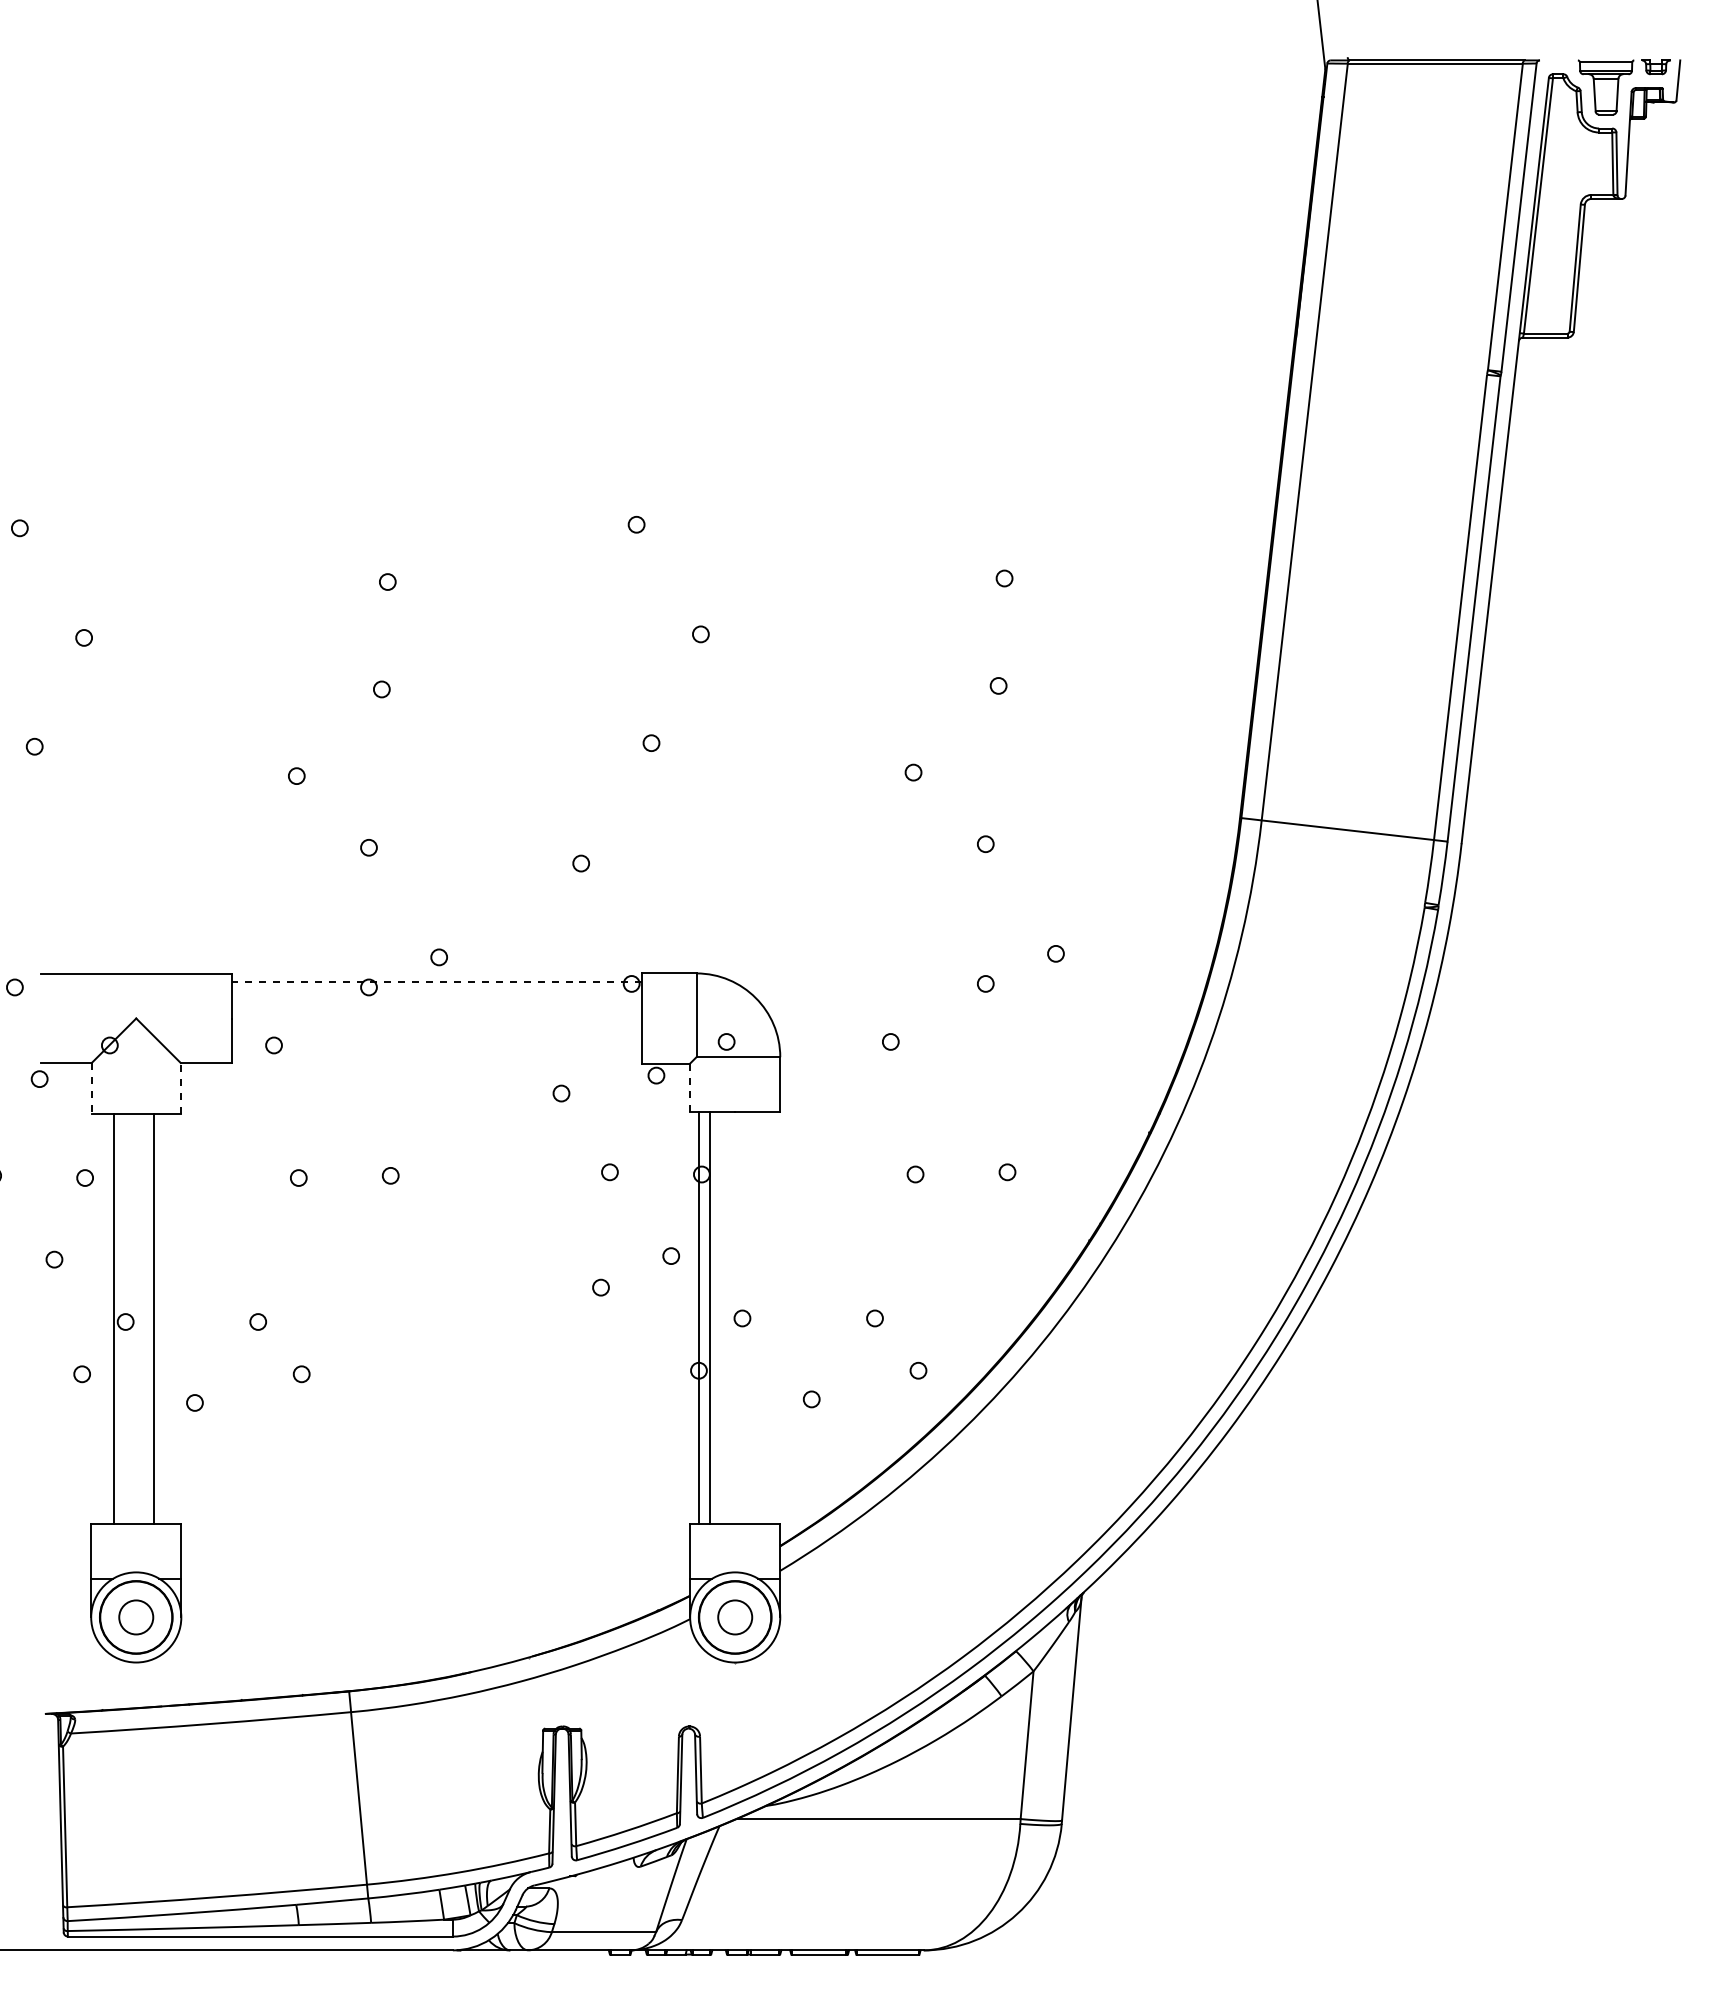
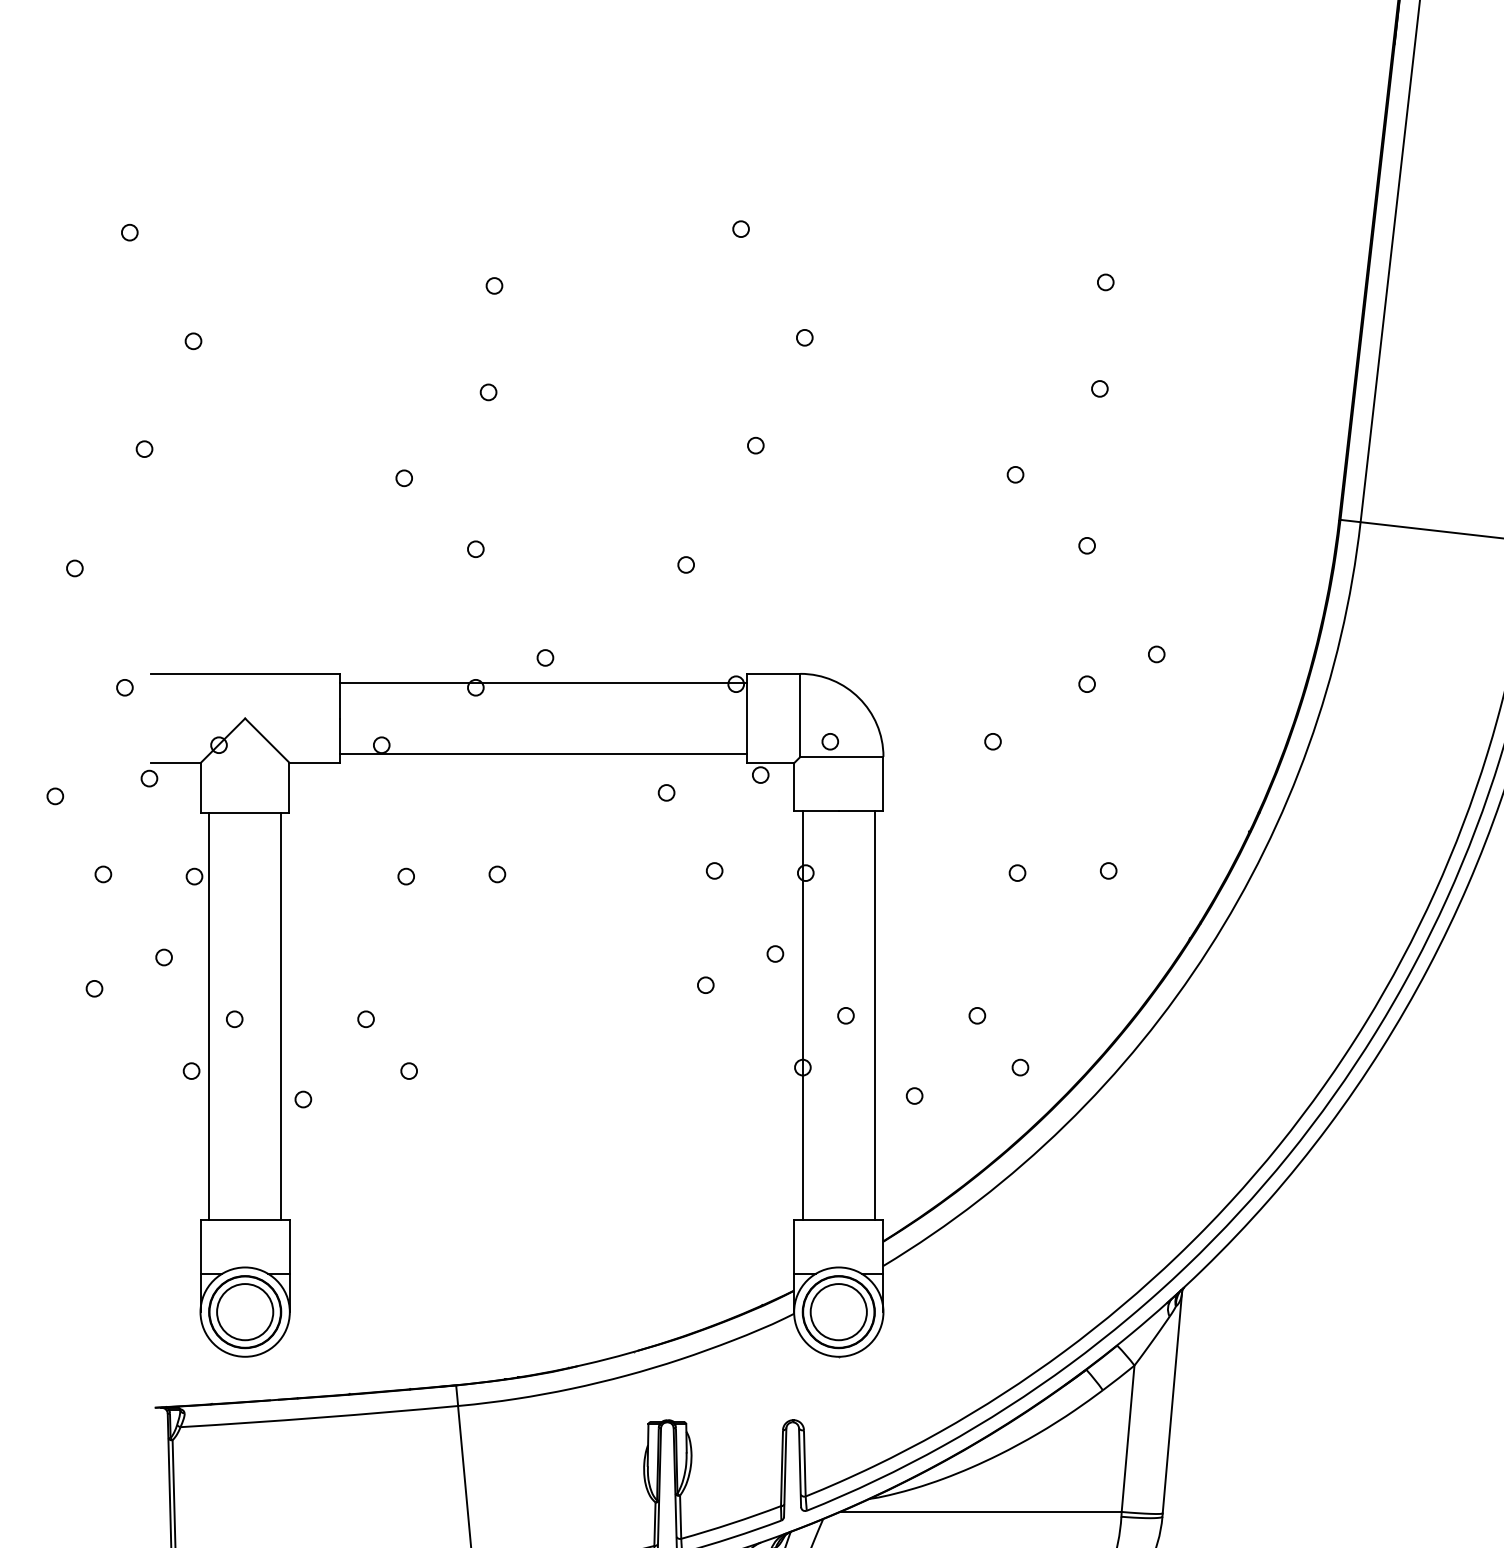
line: (436, 982) -> (542, 682), dashed -> solid
line: (436, 1054) -> (542, 754), added
line: (180, 1087) -> (289, 786), dashed -> solid
line: (690, 1087) -> (794, 786), dashed -> solid
line: (91, 1088) -> (200, 787), dashed -> solid
line: (710, 1317) -> (874, 1014), moved
line: (114, 1318) -> (281, 1015), moved
line: (154, 1318) -> (209, 1015), moved
circle: (135, 1617) -> (244, 1312), size x1.67
circle: (734, 1617) -> (838, 1312), size x1.67

